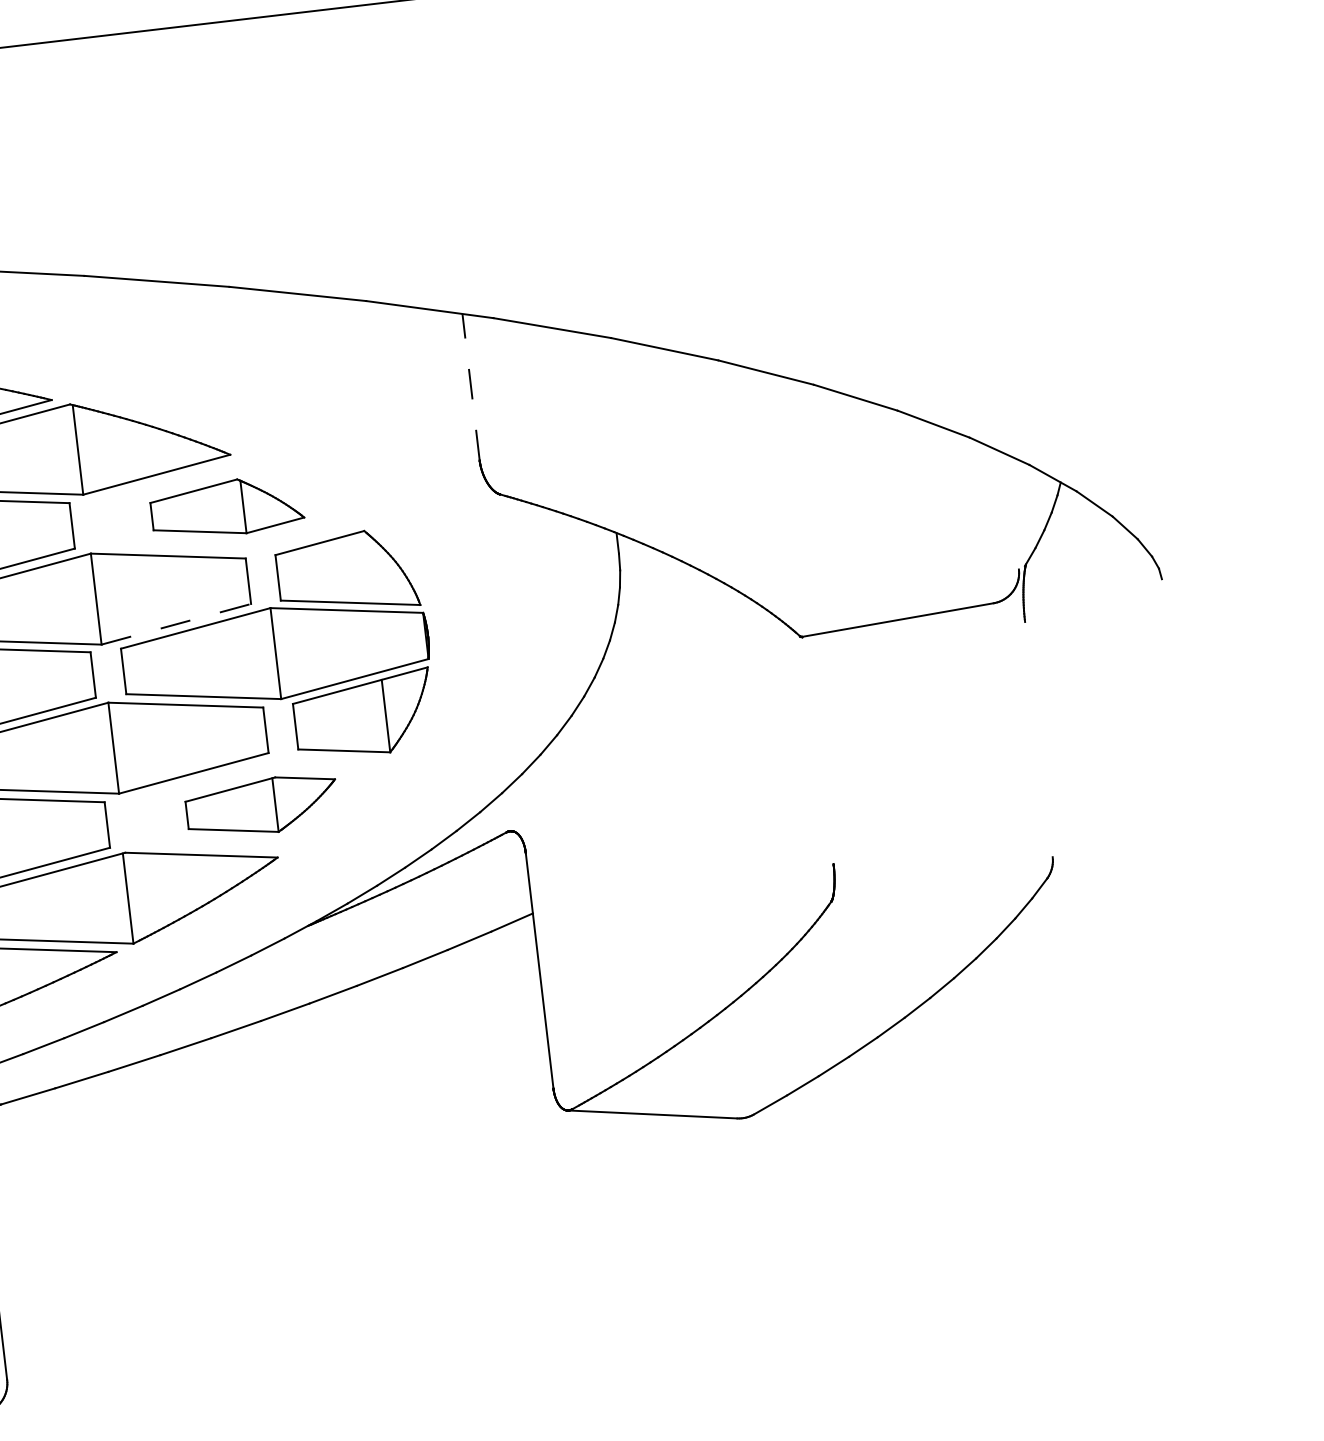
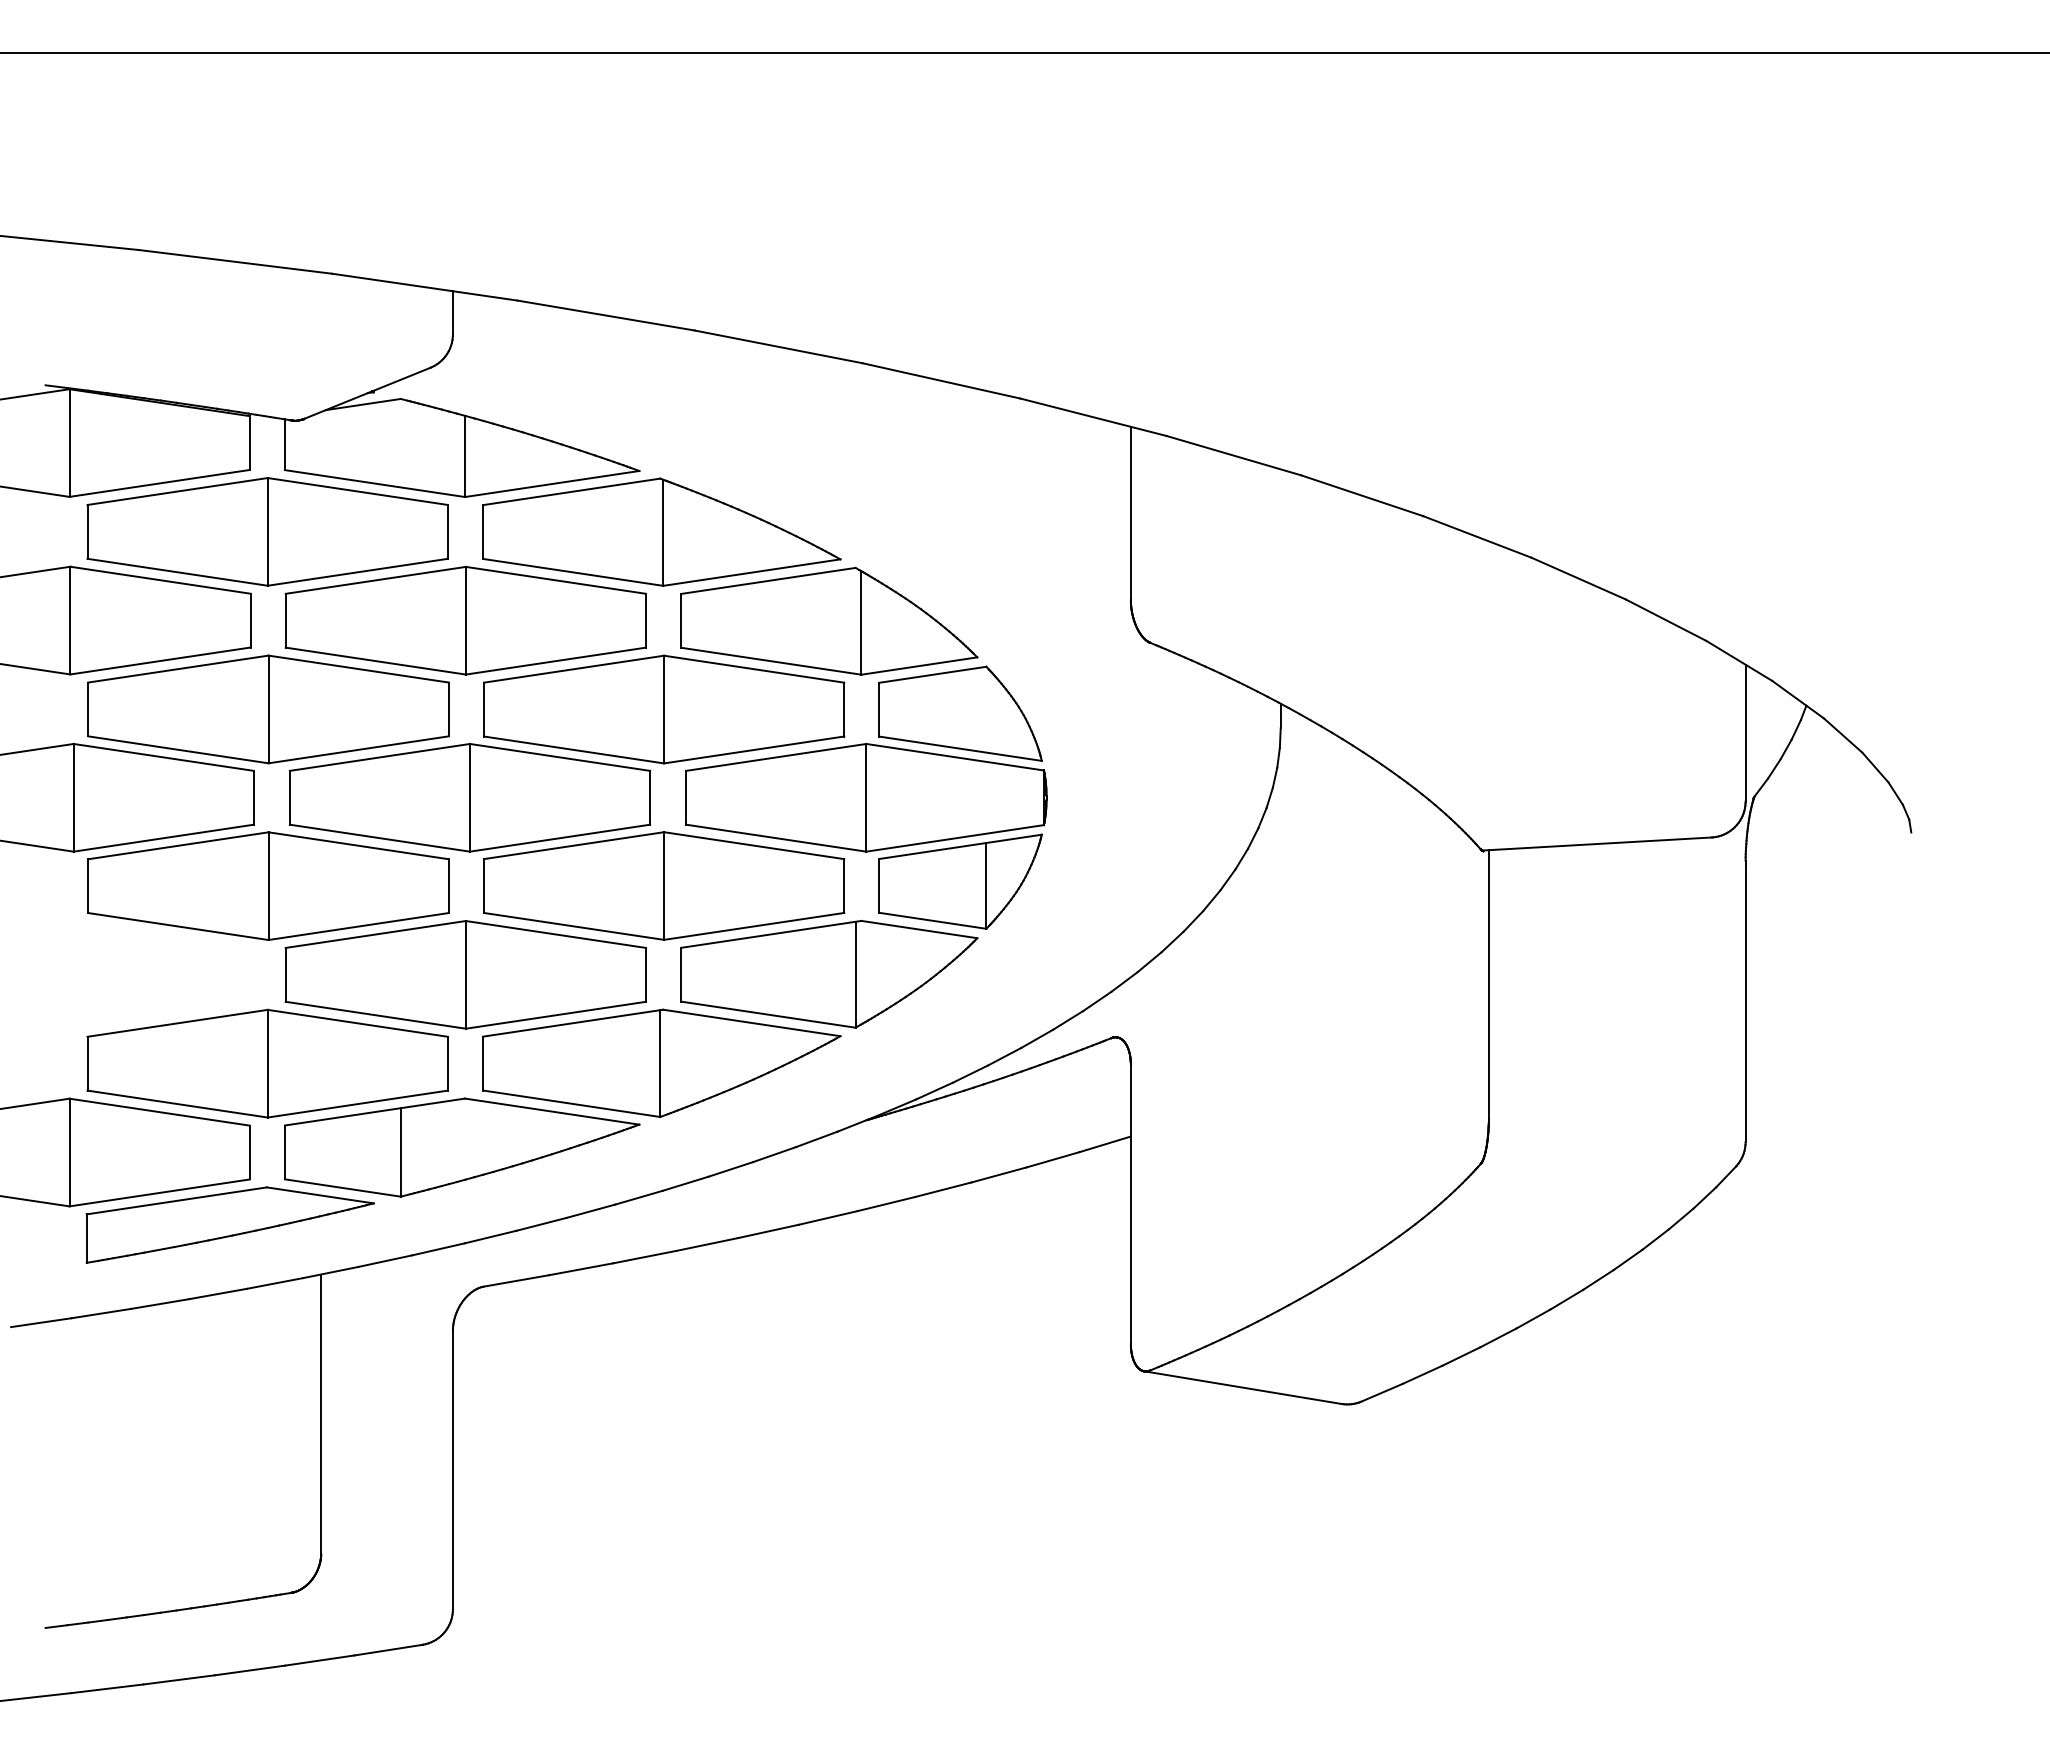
line: (470, 387) -> (1130, 513), dashed -> solid
part: (227, 507) -> (829, 620), size x1.67
line: (1011, 511) -> (1745, 732), added
line: (176, 623) -> (754, 749), dashed -> solid
line: (1038, 739) -> (1745, 1002), added
line: (819, 749) -> (1488, 984), added
part: (262, 806) -> (829, 974), size x1.67

